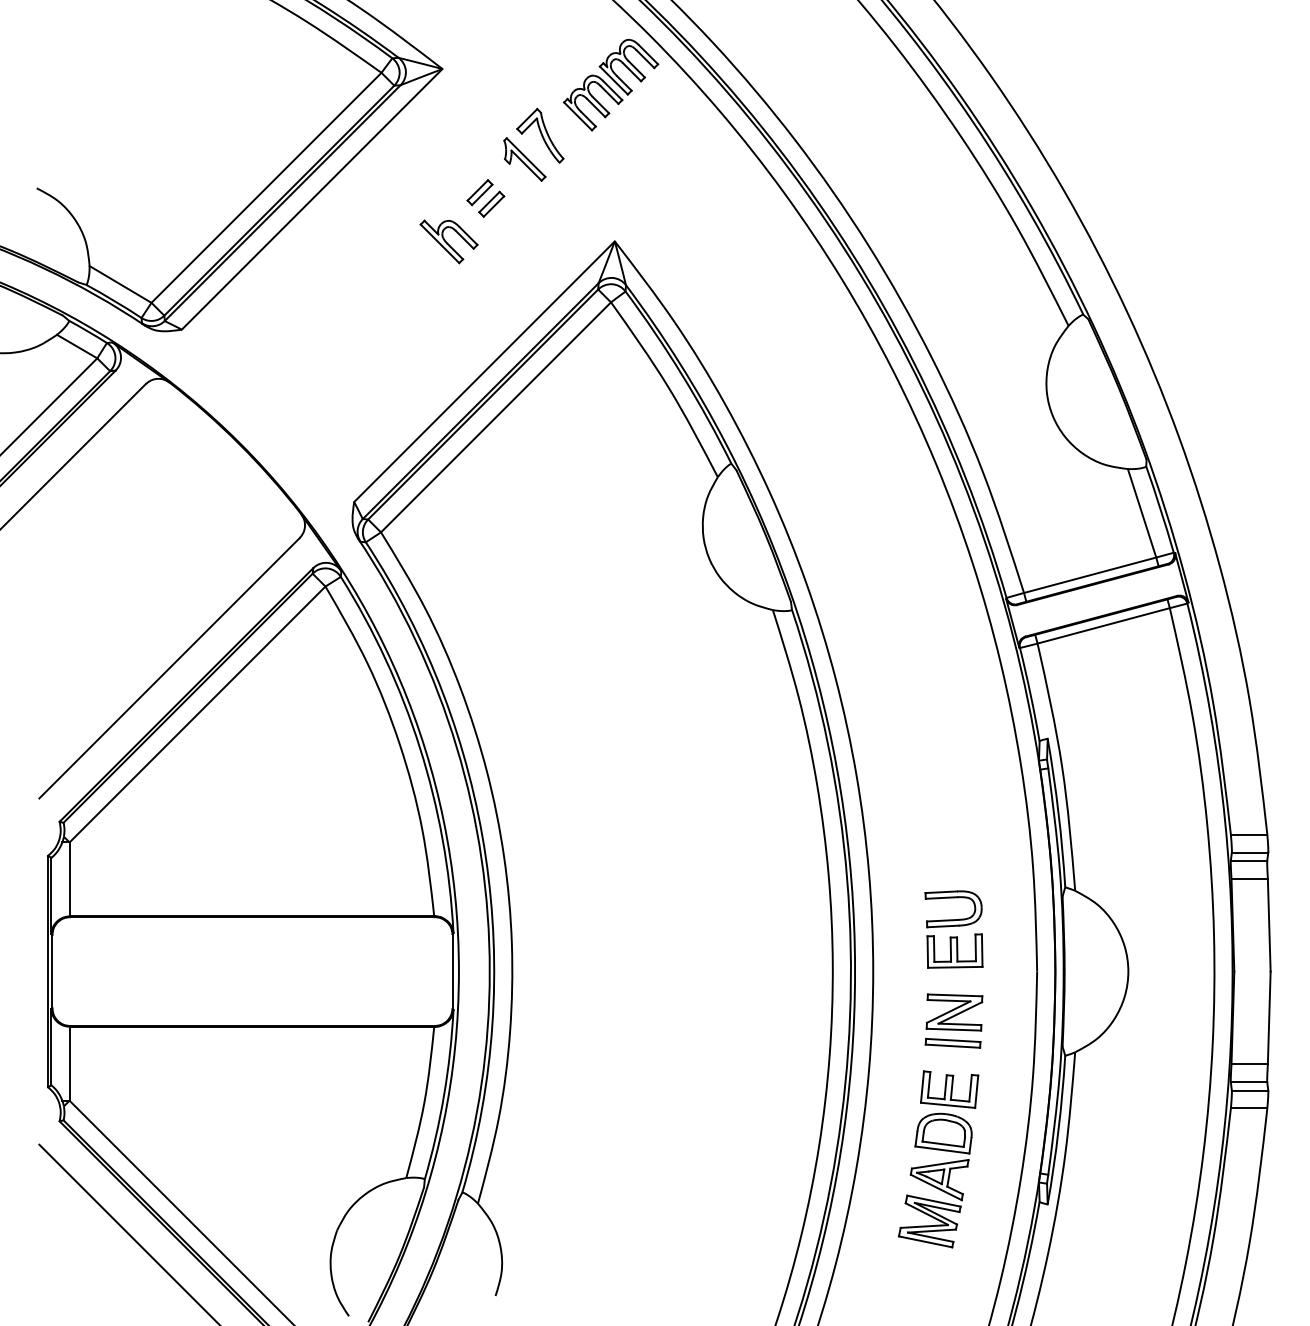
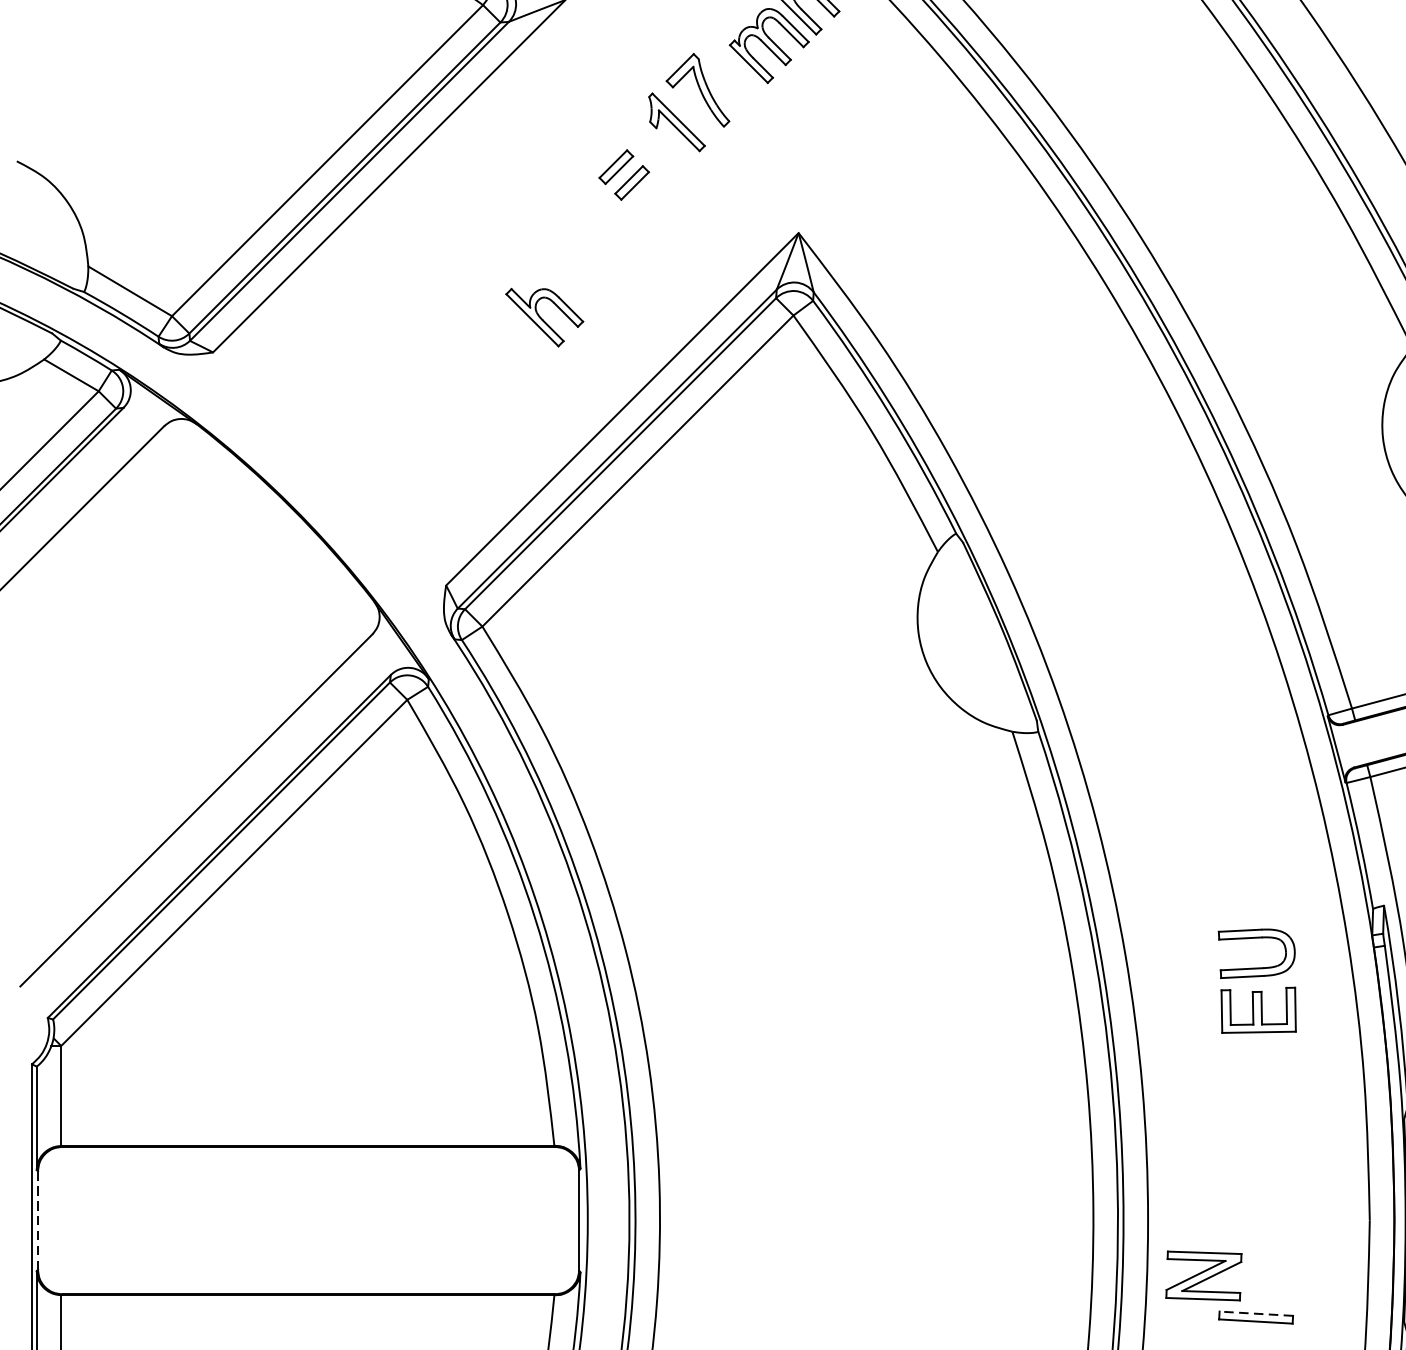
part: (448, 241) -> (543, 317), moved
part: (953, 929) -> (1256, 981), moved
line: (52, 972) -> (38, 1221), solid -> dashed
part: (954, 1012) -> (1203, 1275), moved
line: (952, 1040) -> (1255, 1313), solid -> dashed

